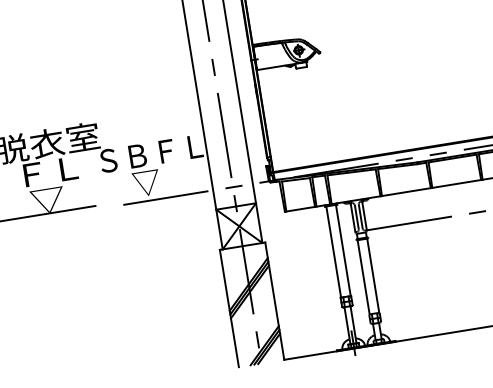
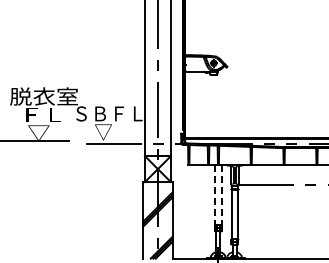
line: (343, 251) -> (221, 195), solid -> dashed
line: (334, 252) -> (215, 195), solid -> dashed

